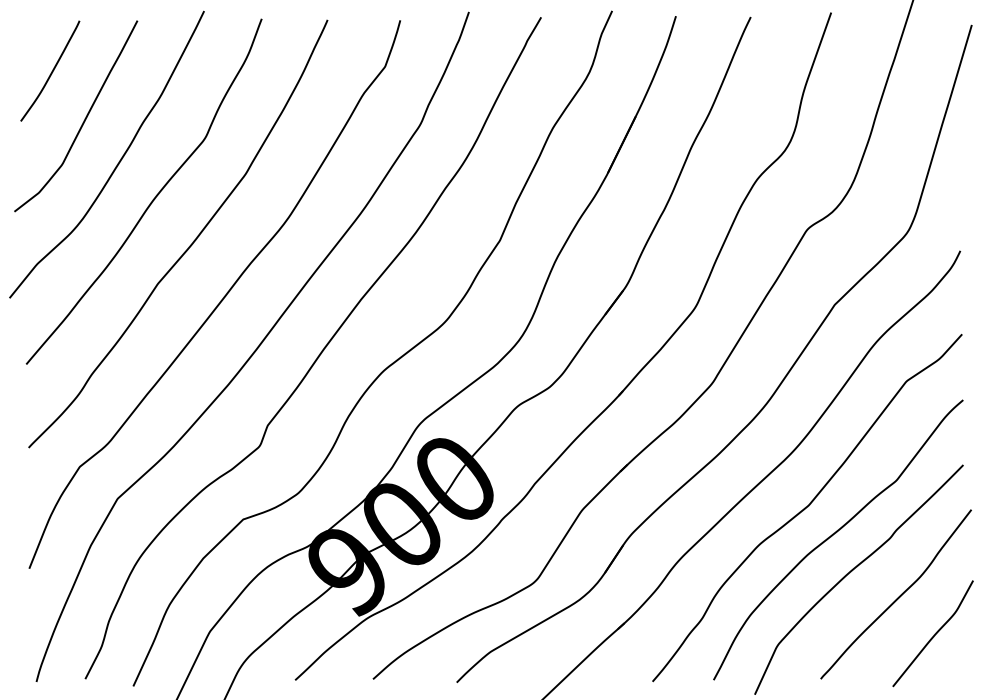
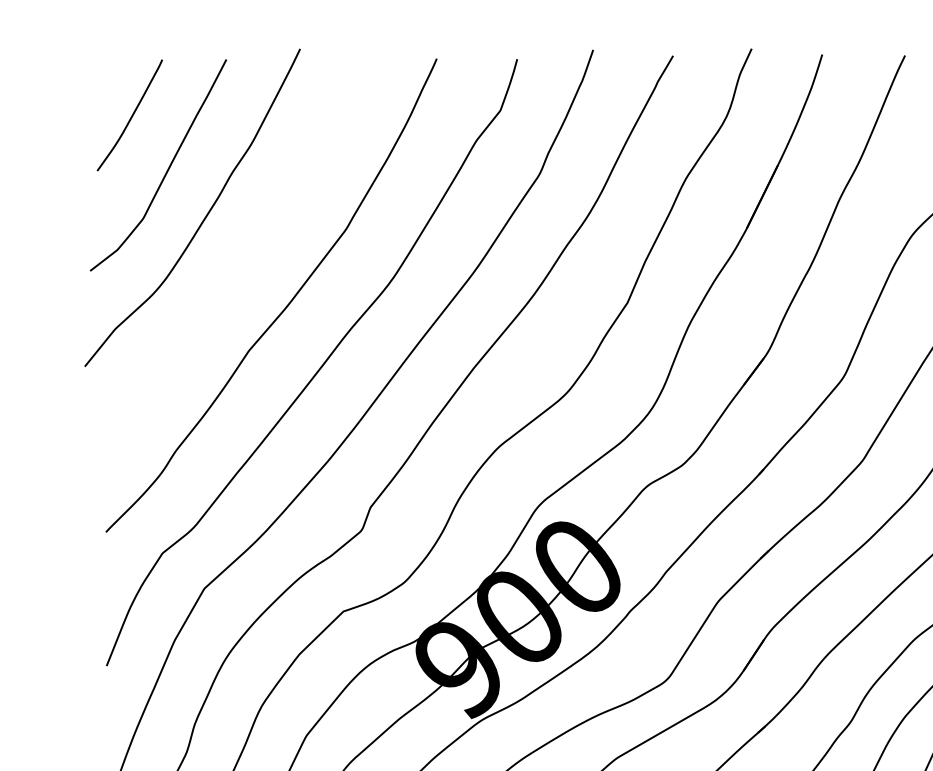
curve: (152, 199) -> (242, 257), removed

